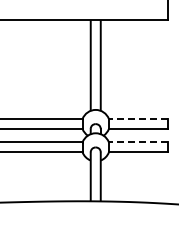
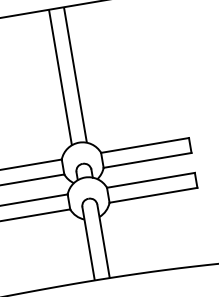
line: (137, 119) -> (143, 146), dashed -> solid
line: (137, 142) -> (149, 180), dashed -> solid

